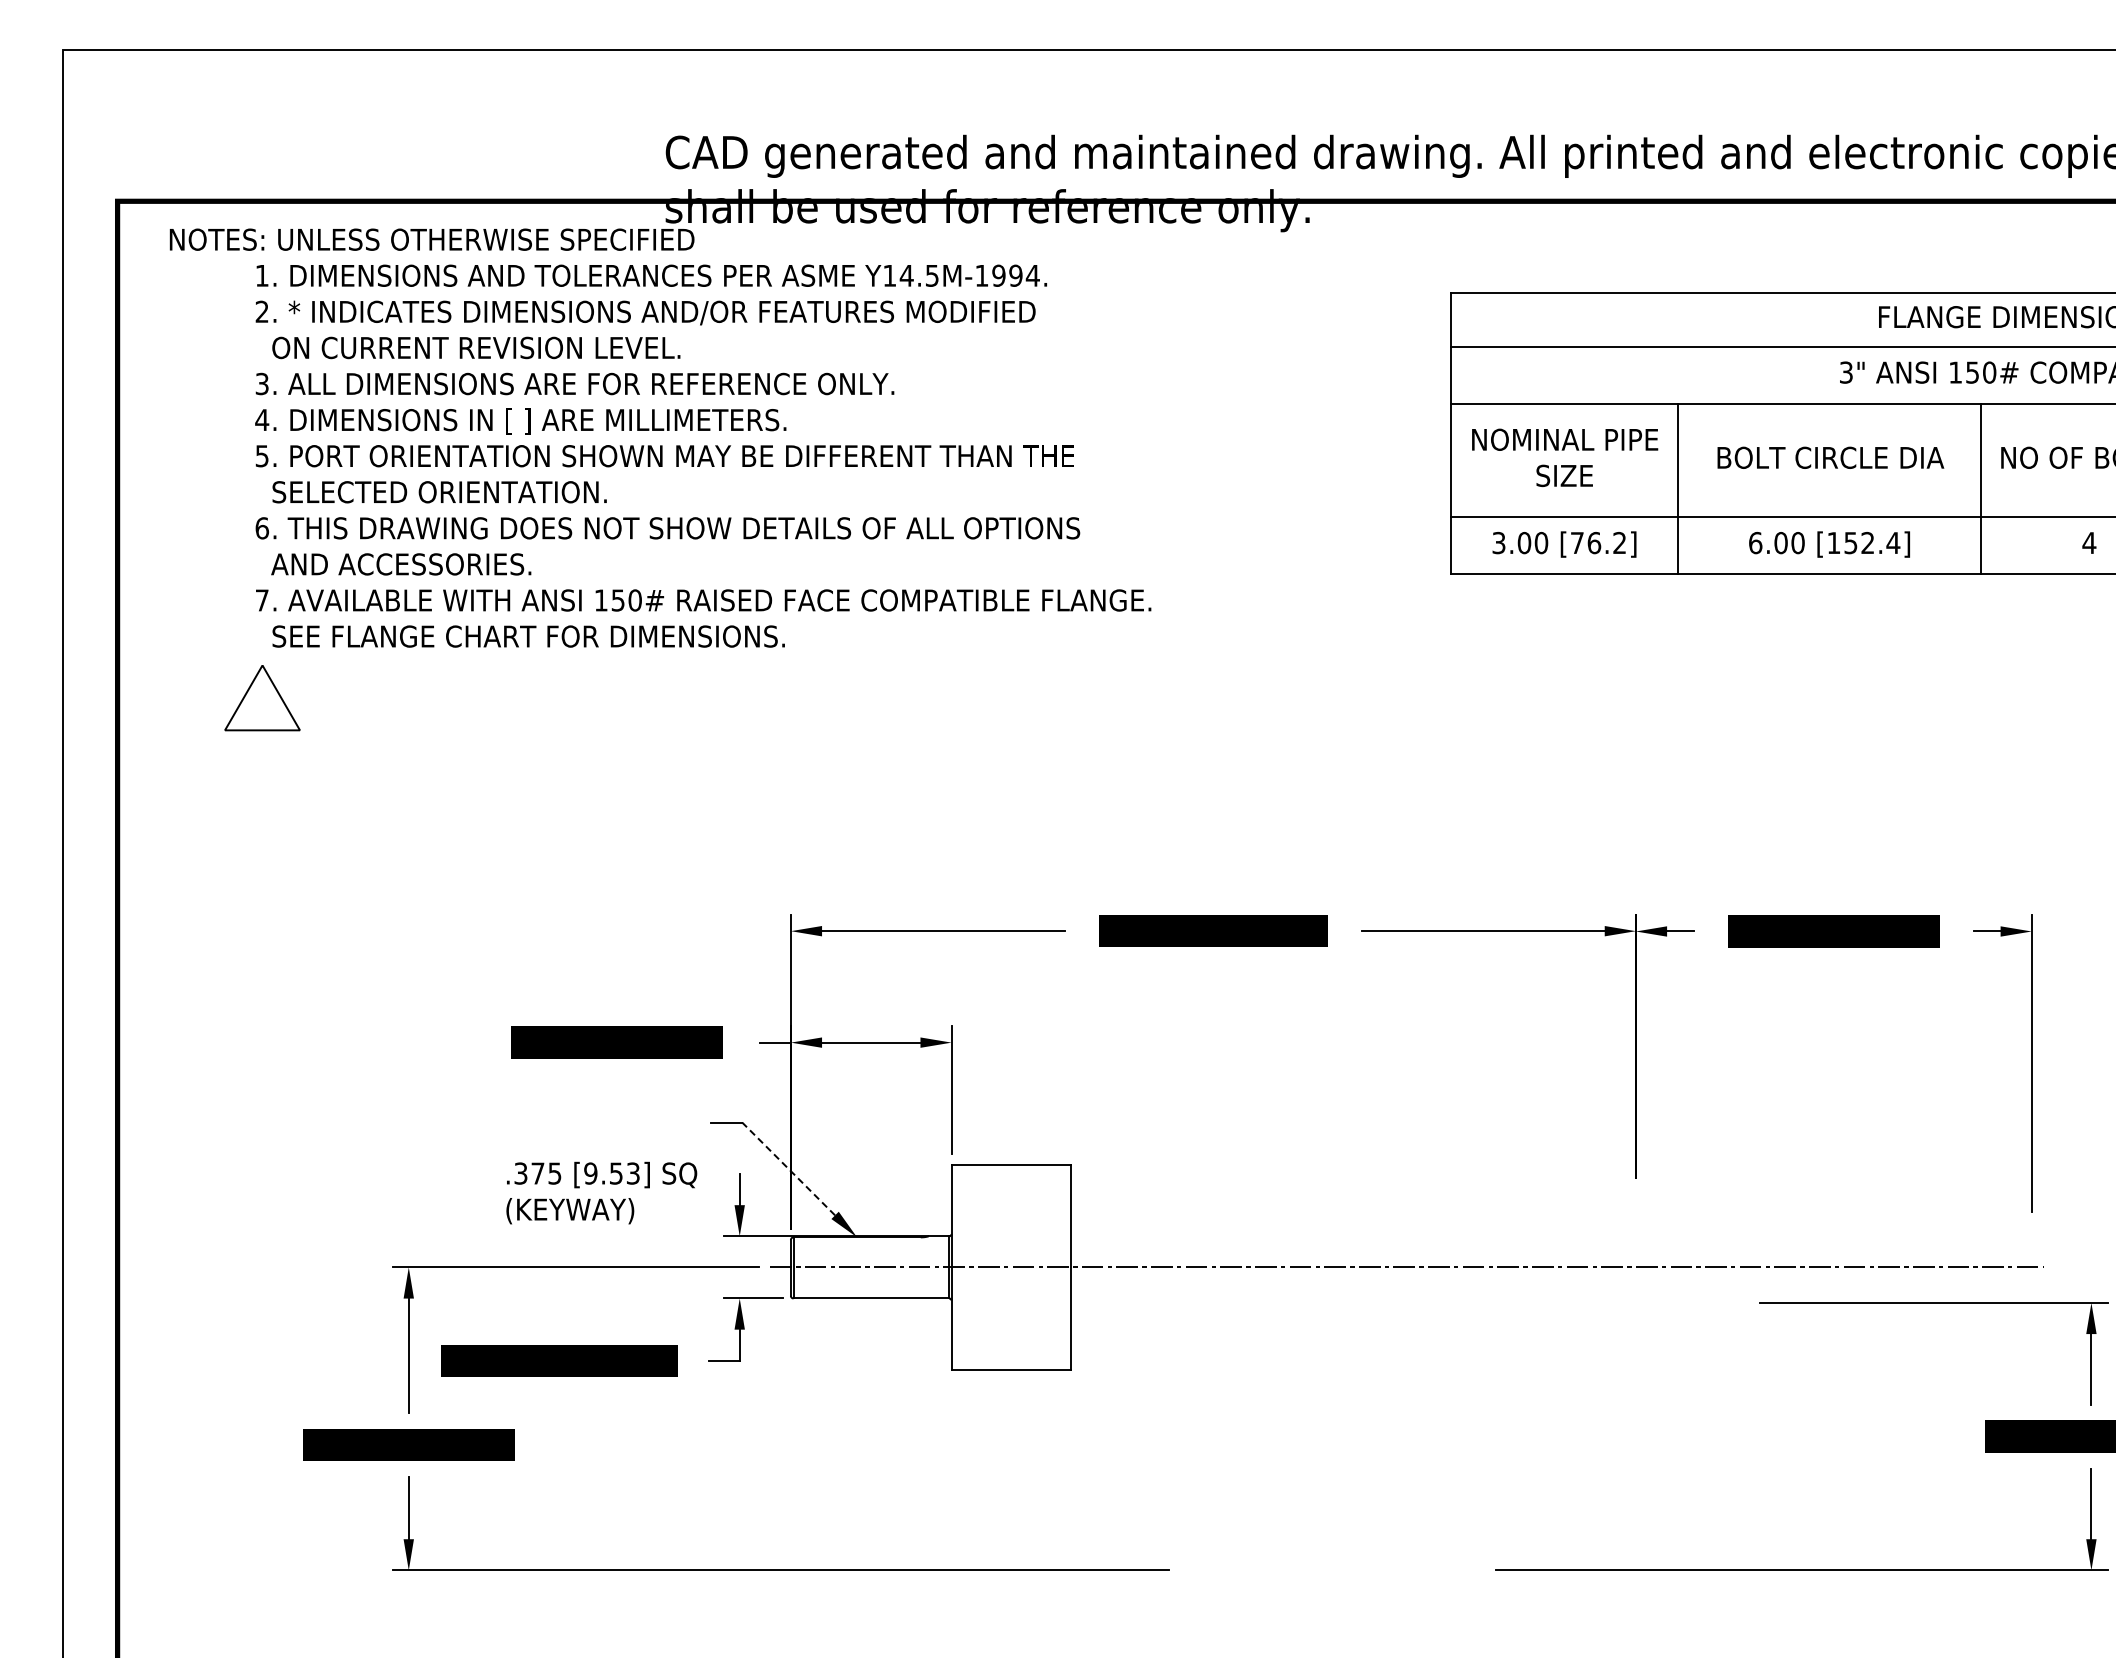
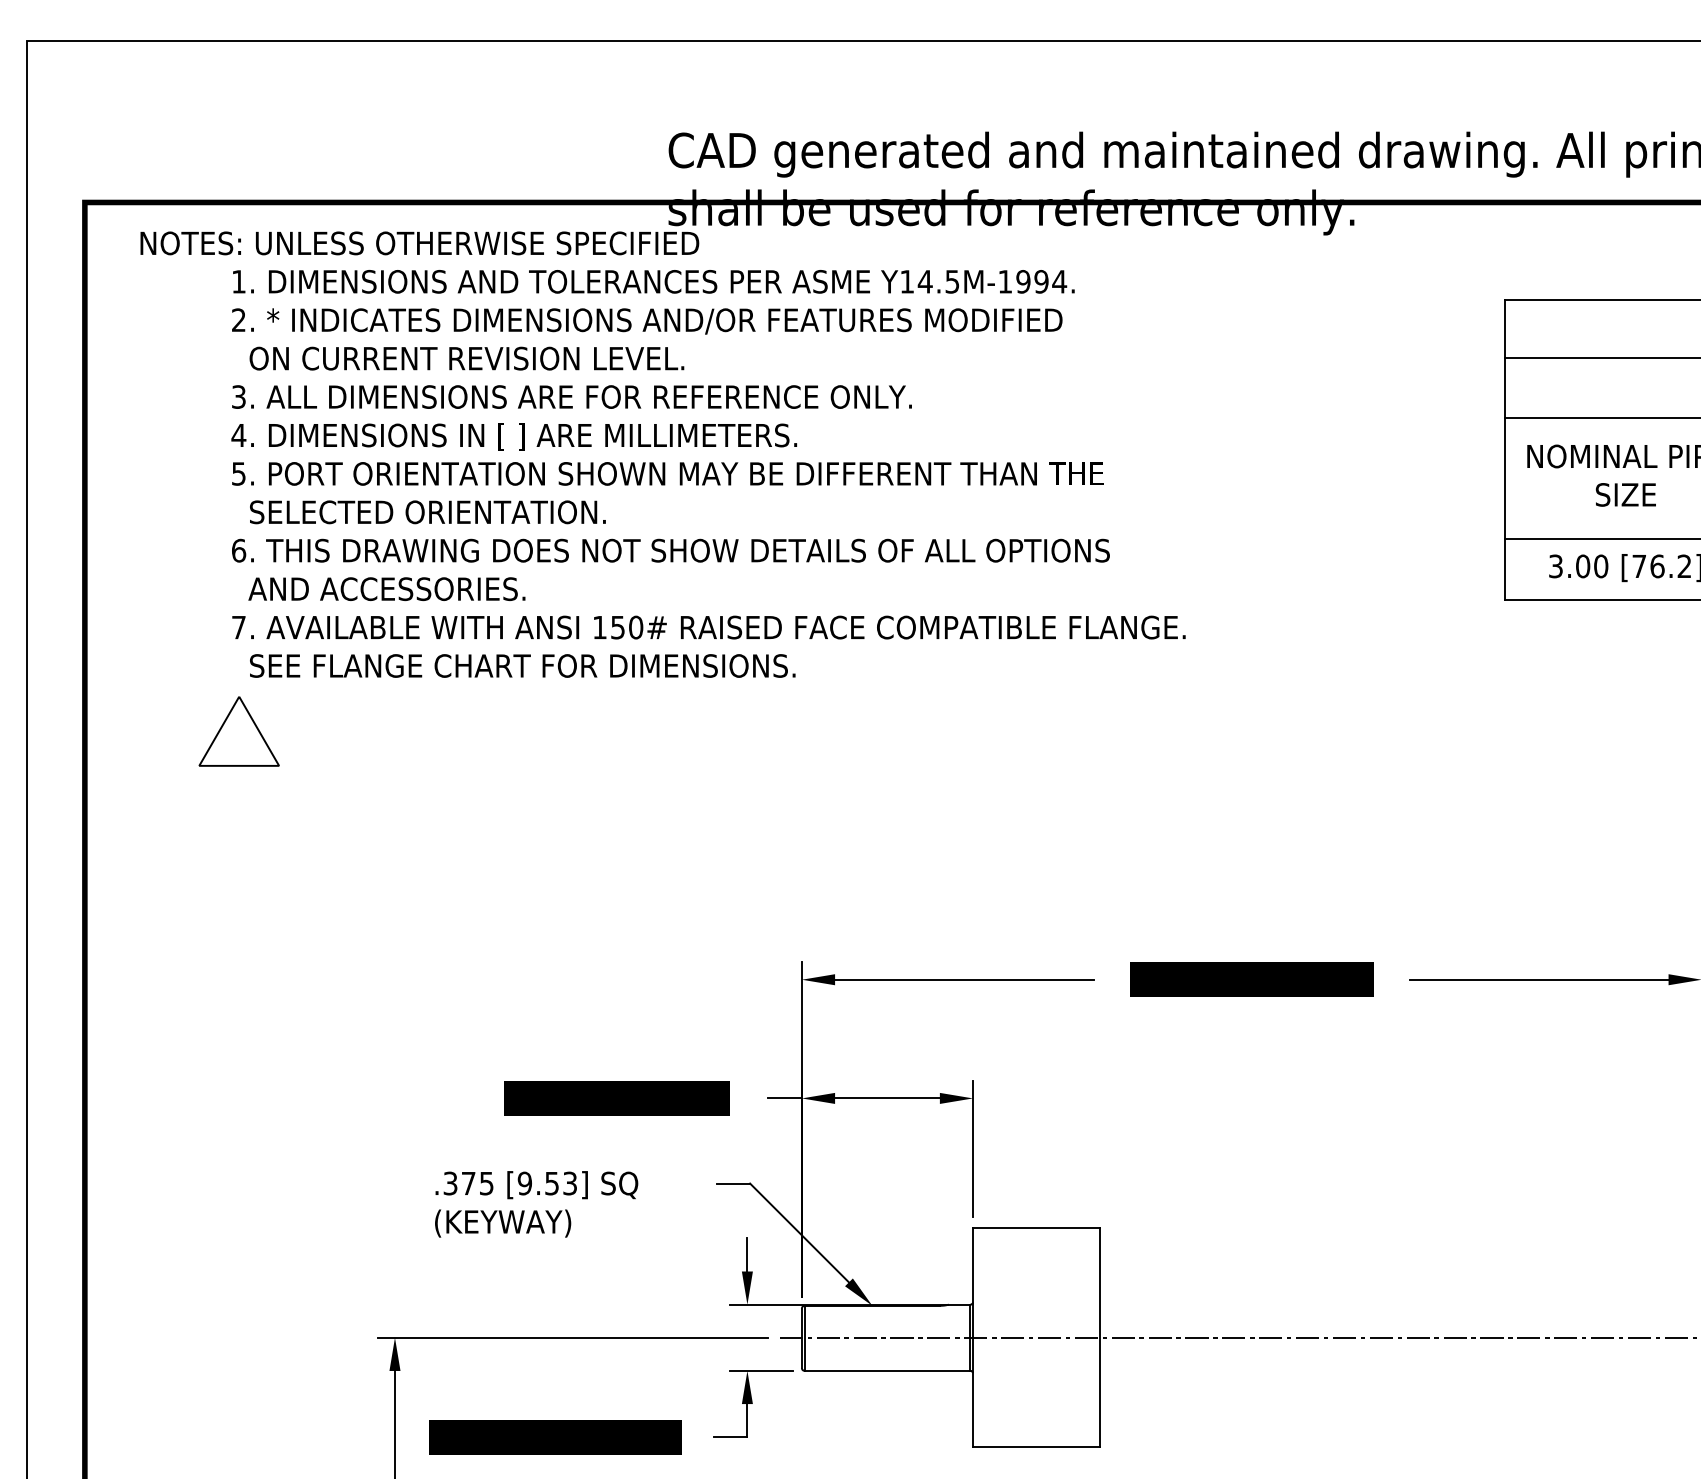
line: (788, 1168) -> (799, 1232), dashed -> solid
text: (601, 1192) -> (536, 1203), moved

